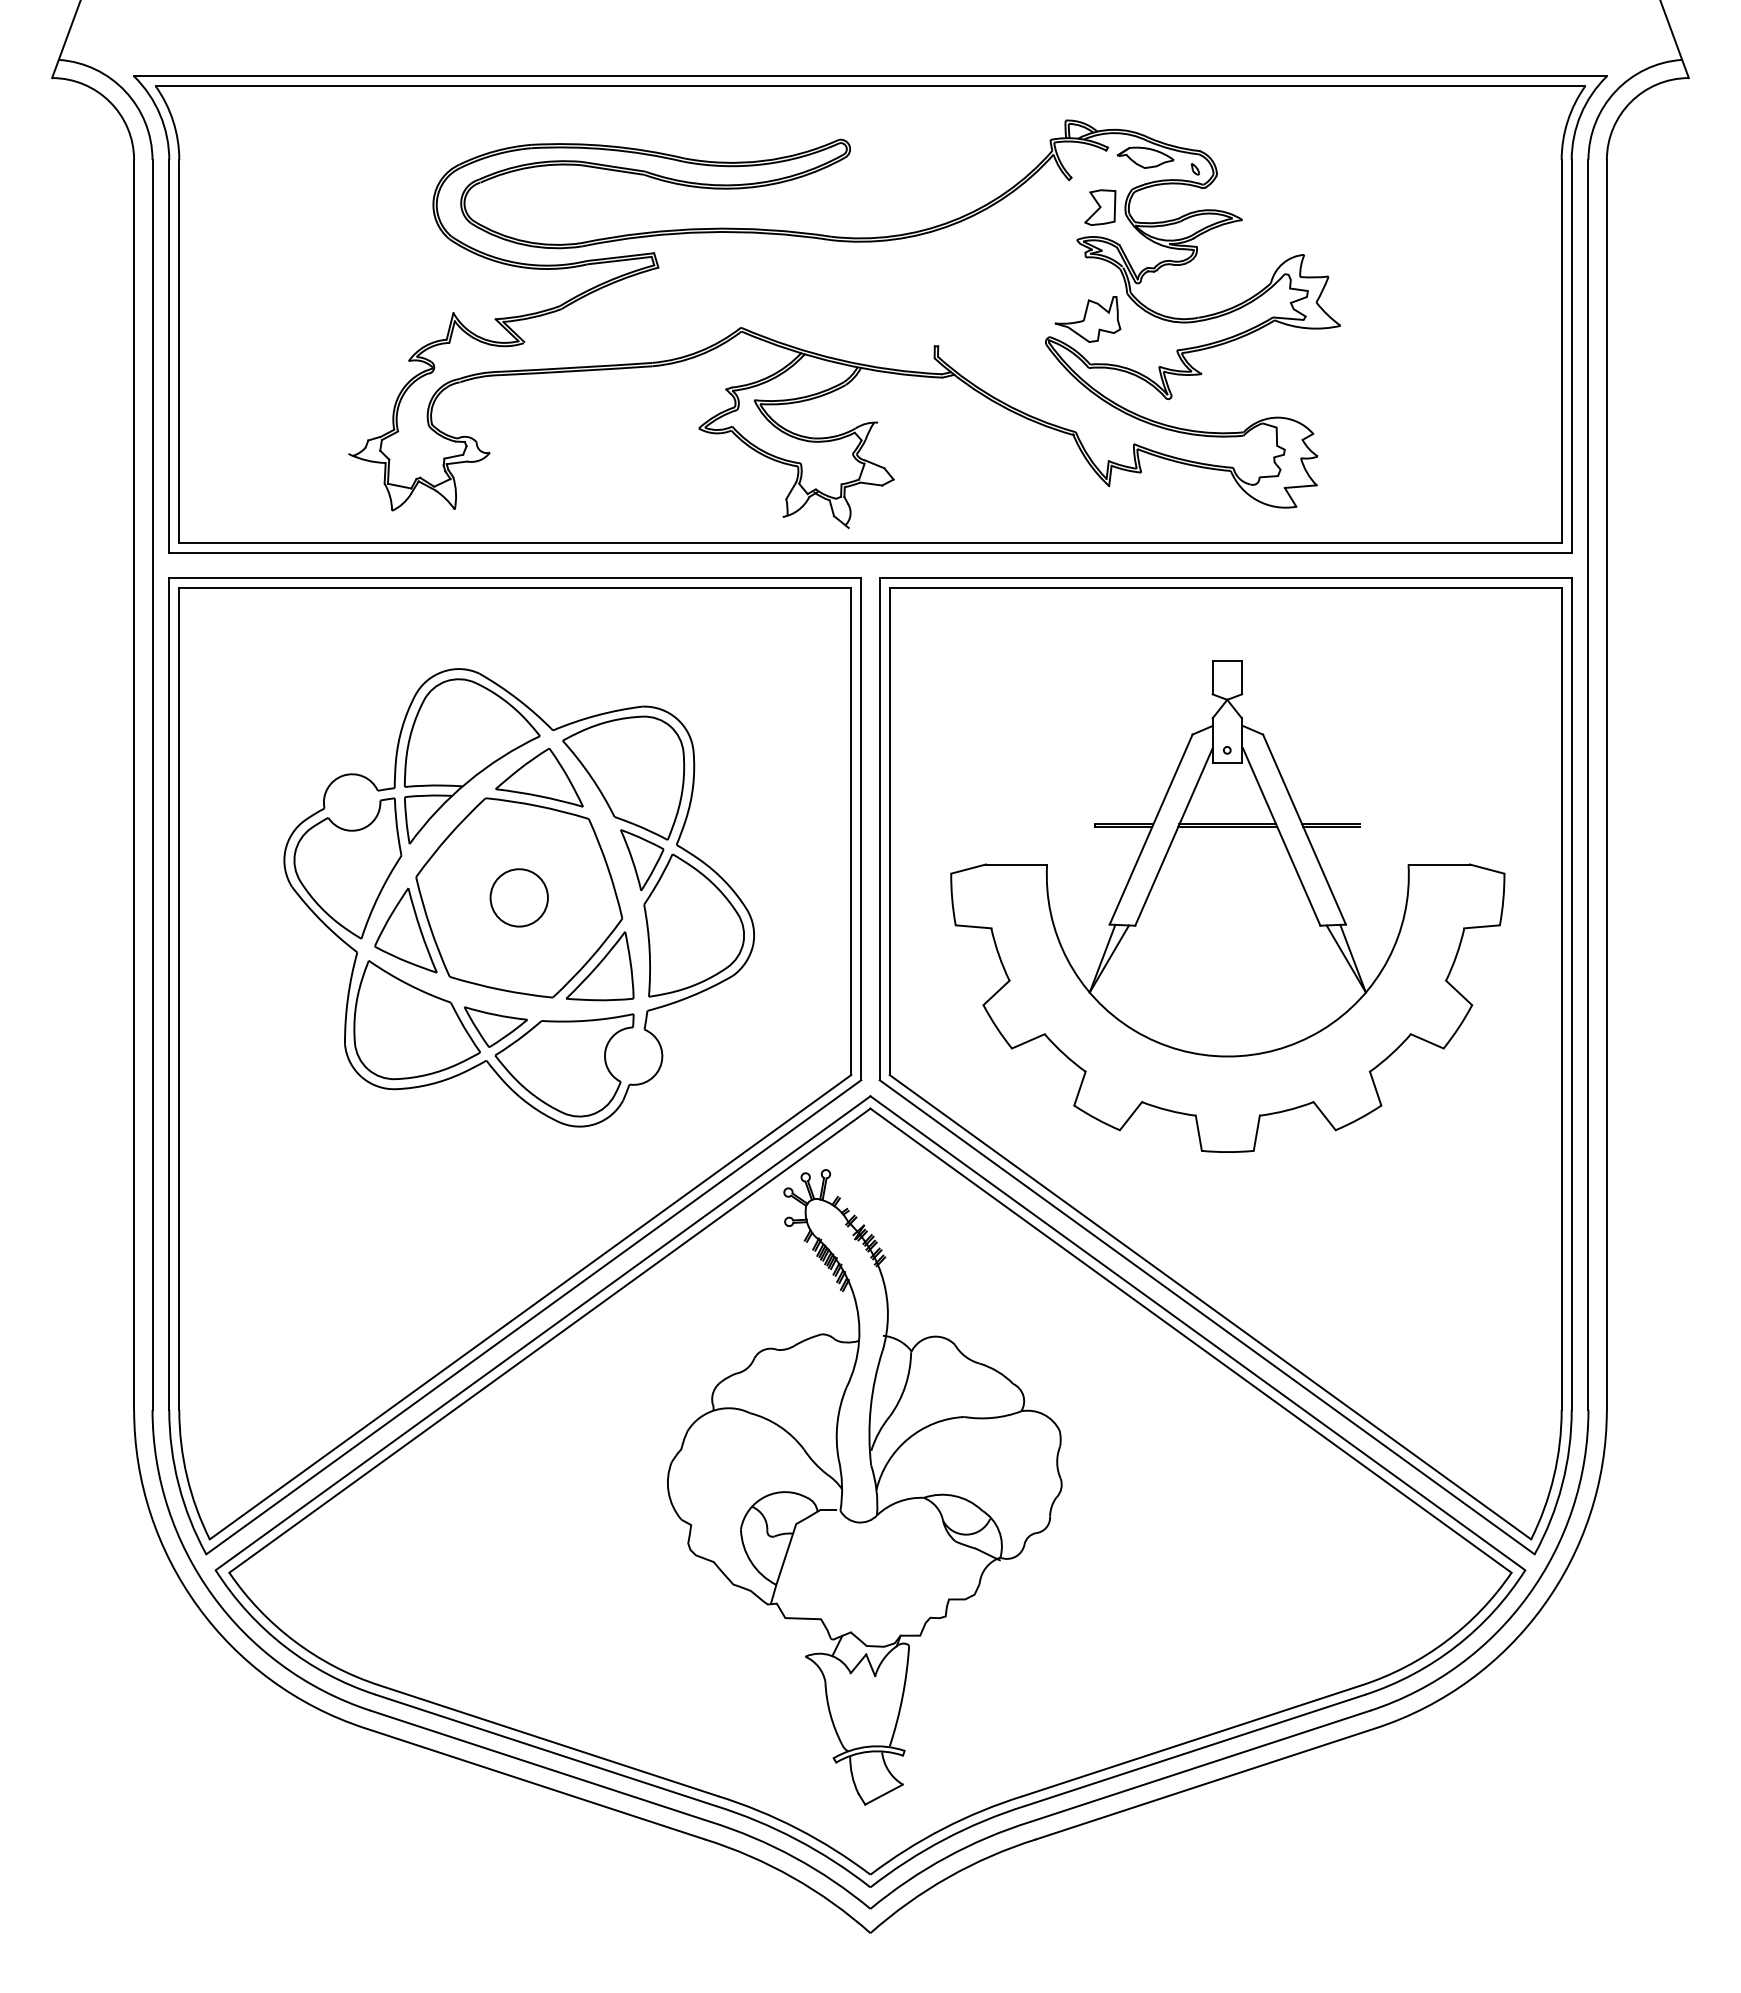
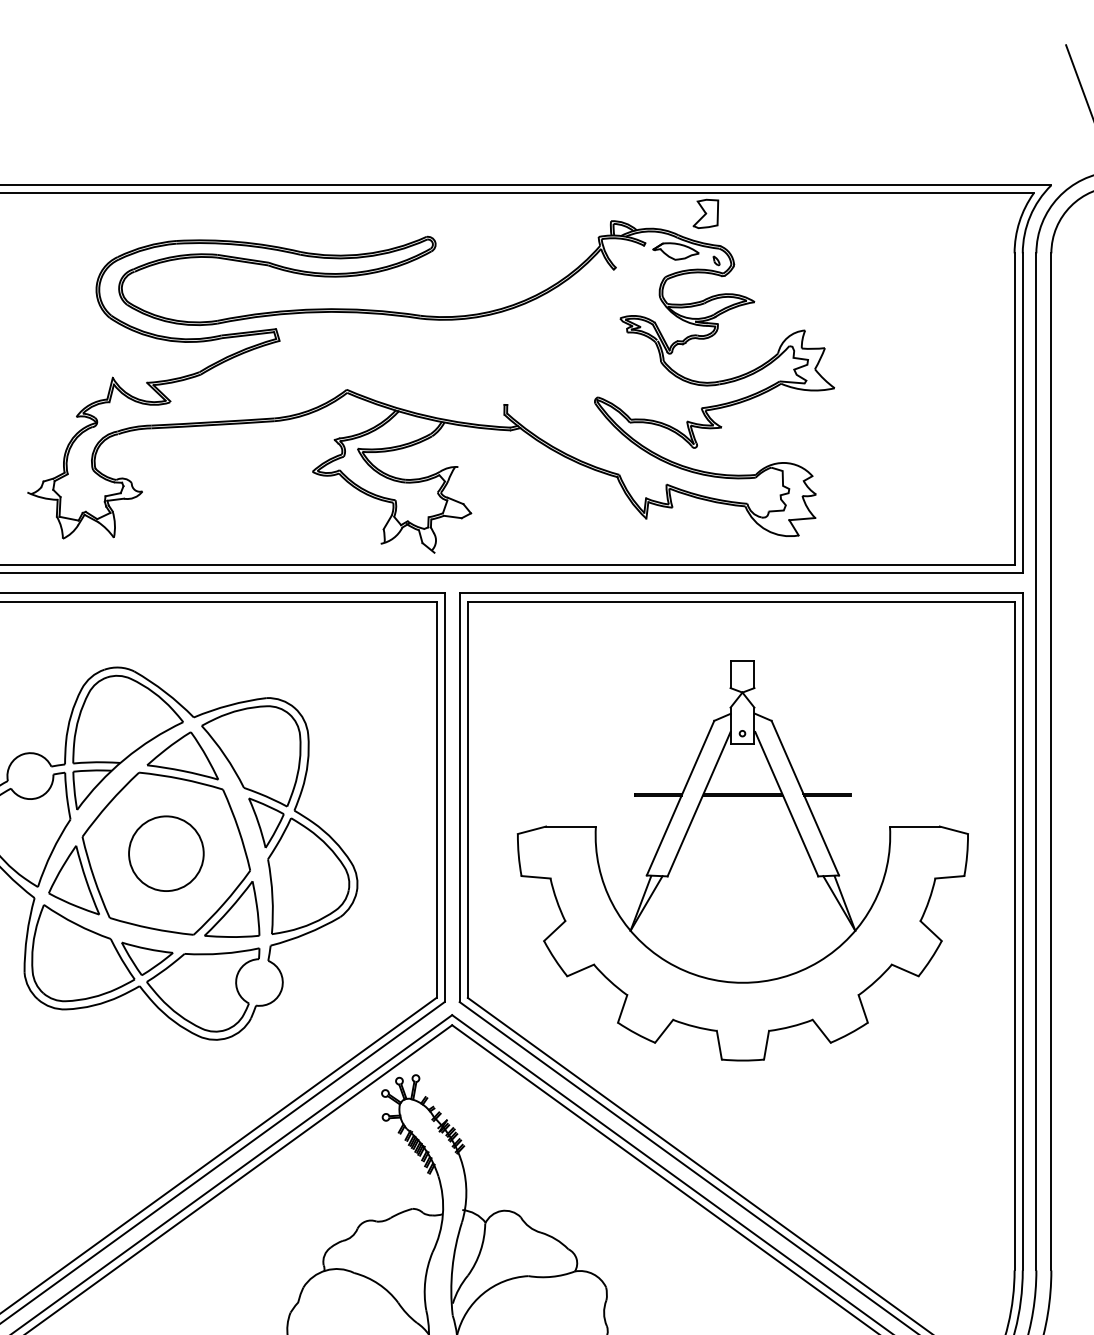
part: (1100, 207) -> (706, 213), moved
part: (1087, 319) -> (628, 383), removed
circle: (518, 897) -> (165, 853), size x1.6

